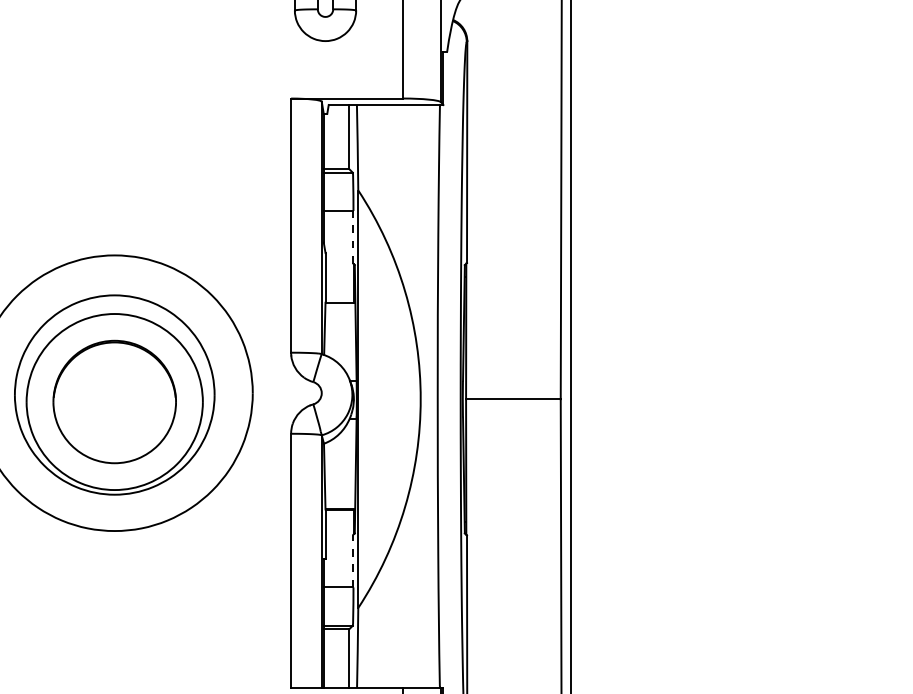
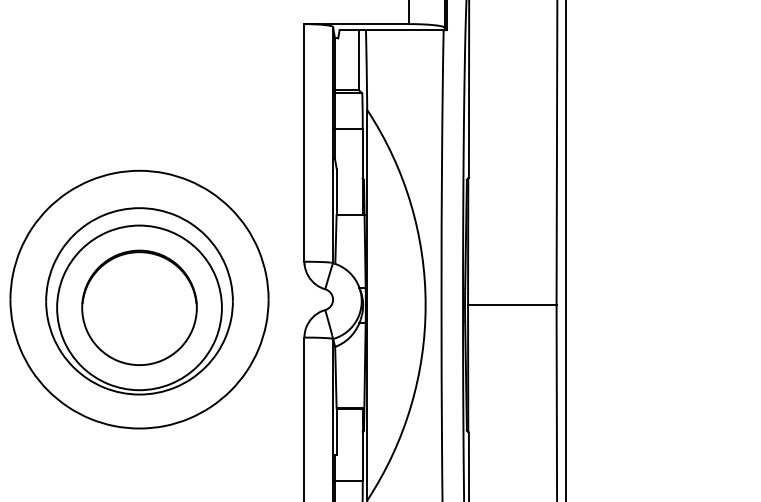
line: (353, 236) -> (362, 153), dashed -> solid
line: (353, 560) -> (362, 456), dashed -> solid

